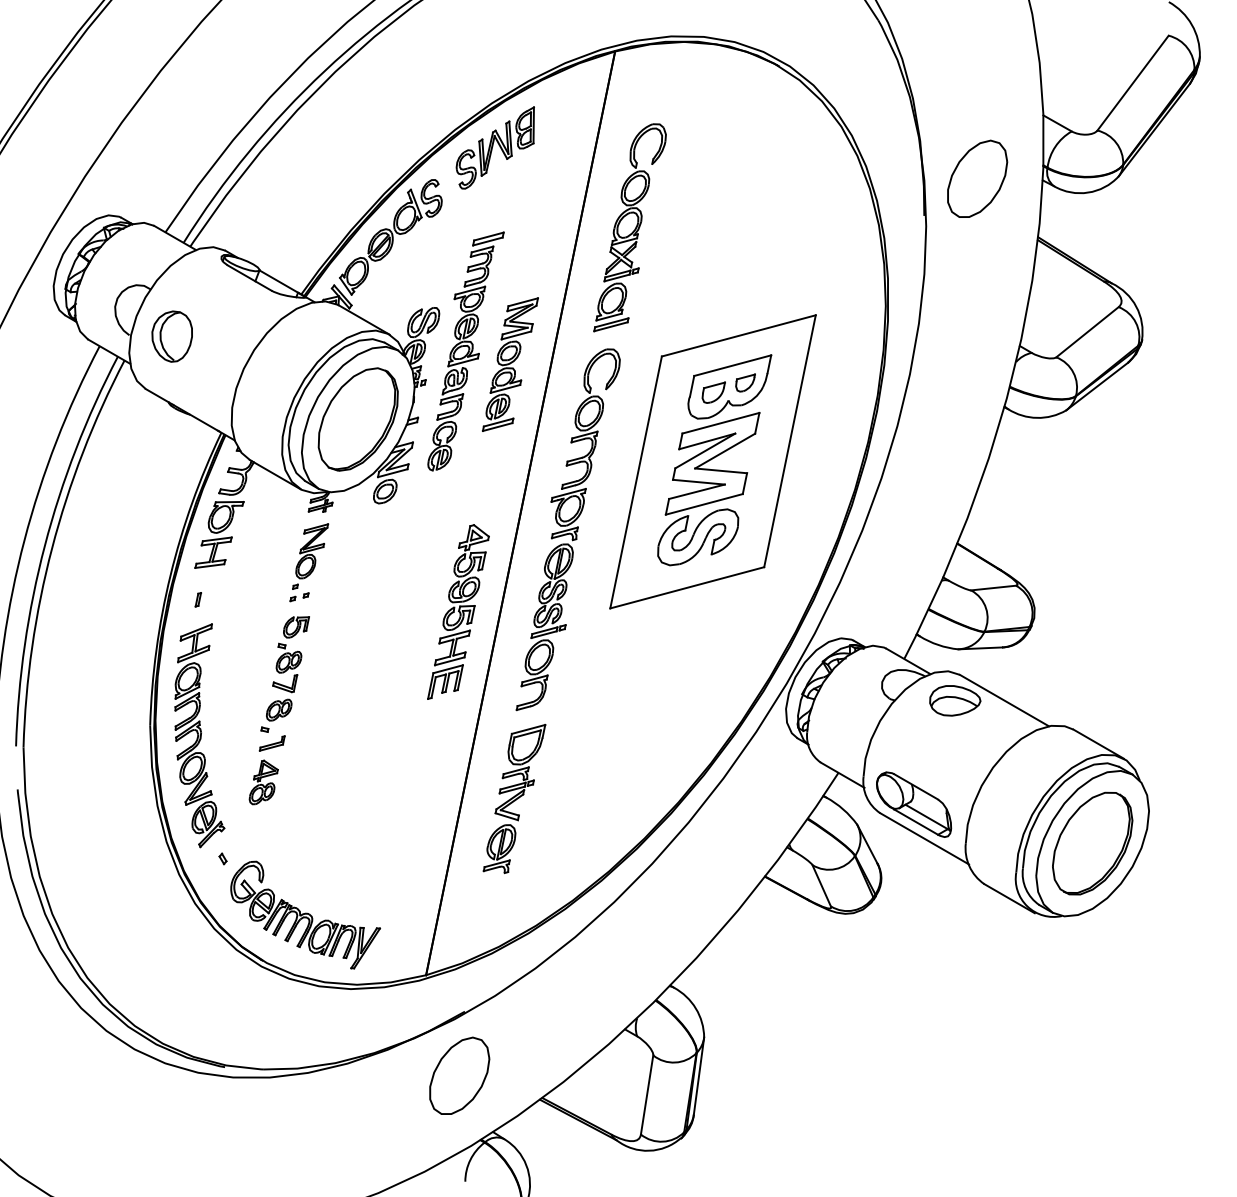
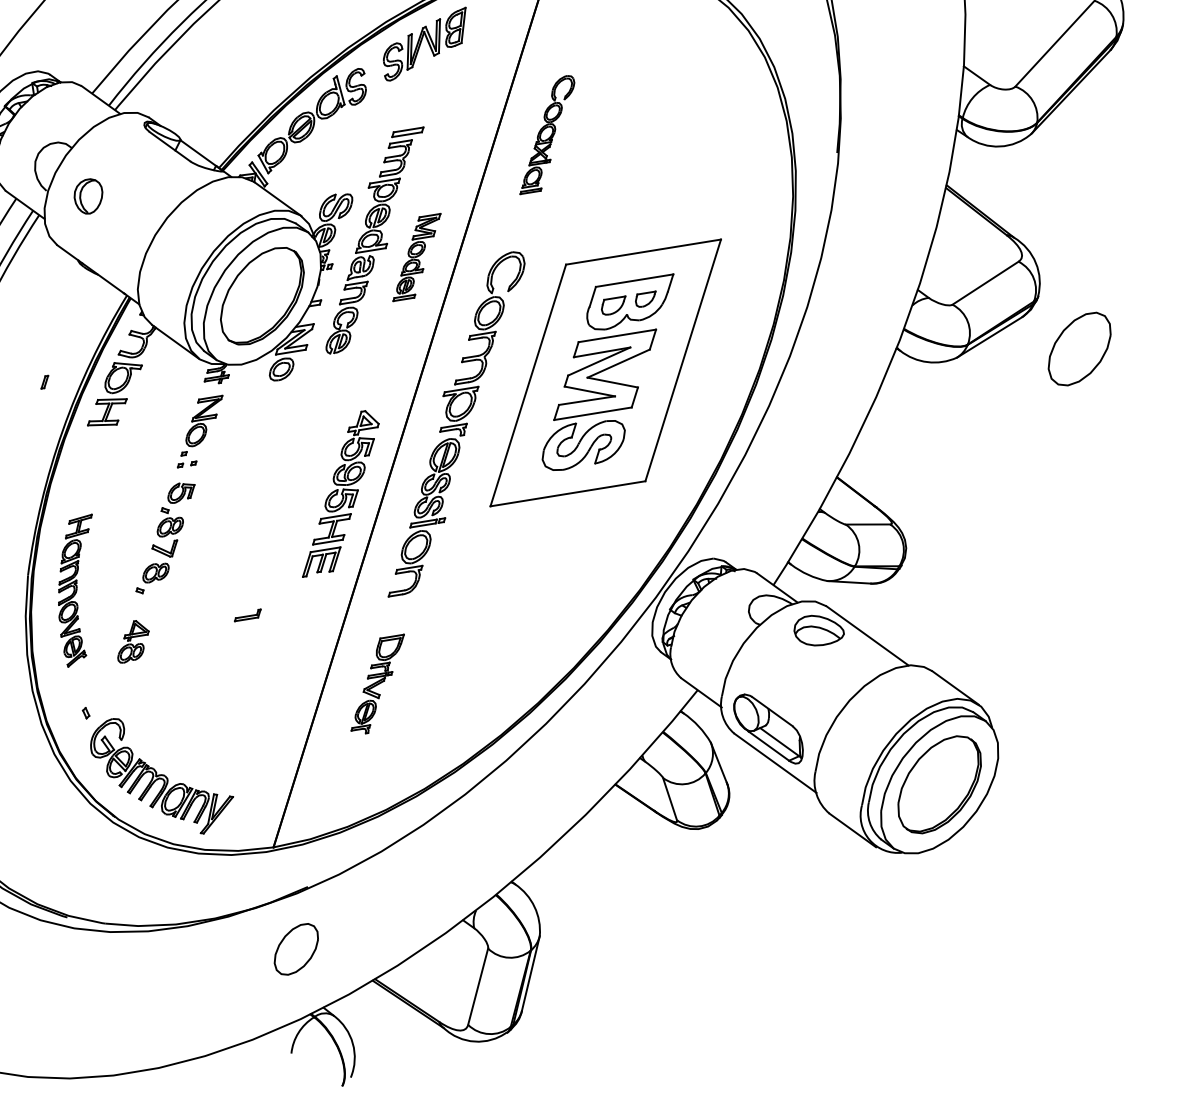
part: (977, 178) -> (1079, 348), moved
part: (629, 227) -> (547, 135), size x0.6
part: (171, 336) -> (87, 196), size x0.7
part: (510, 364) -> (417, 257), size x0.7
part: (197, 599) -> (44, 381), moved
part: (199, 735) -> (75, 589), size x0.7
part: (271, 743) -> (247, 615), moved
part: (514, 798) -> (377, 683), size x0.7
part: (459, 1075) -> (296, 948), size x0.7

